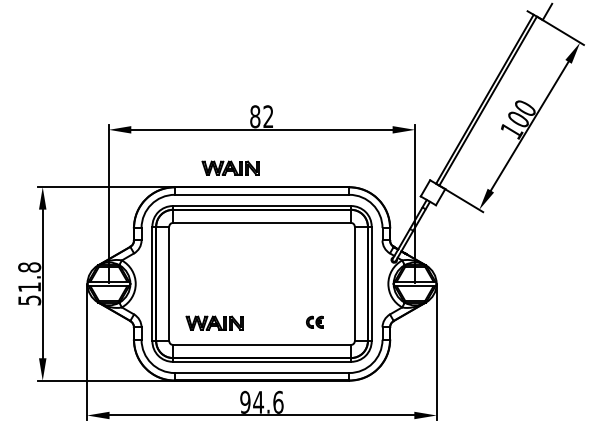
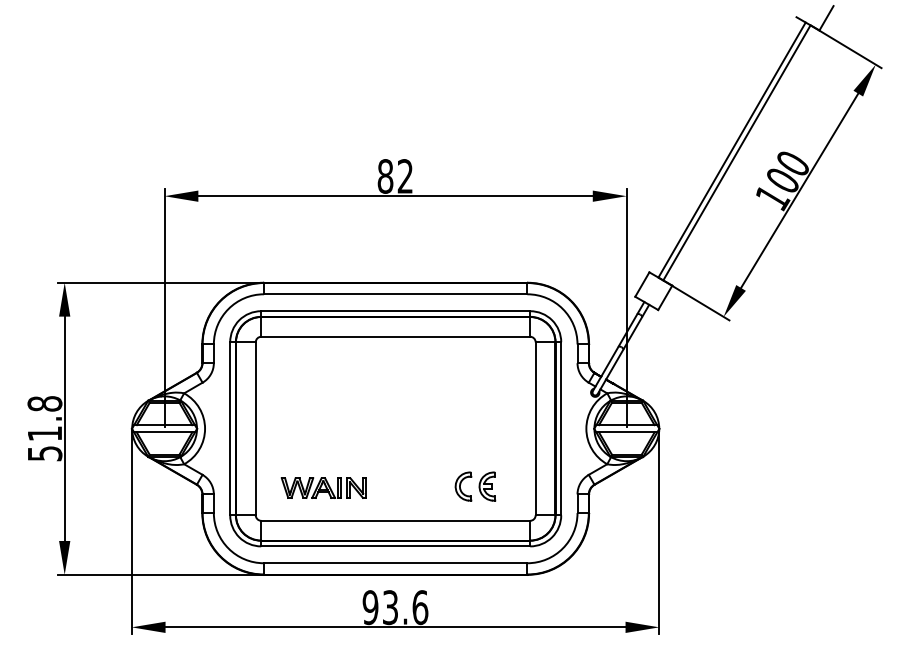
part: (230, 167) -> (348, 253), removed
part: (314, 322) -> (474, 486), size x1.67
text: (258, 401) -> (390, 606), 94.6 -> 93.6

